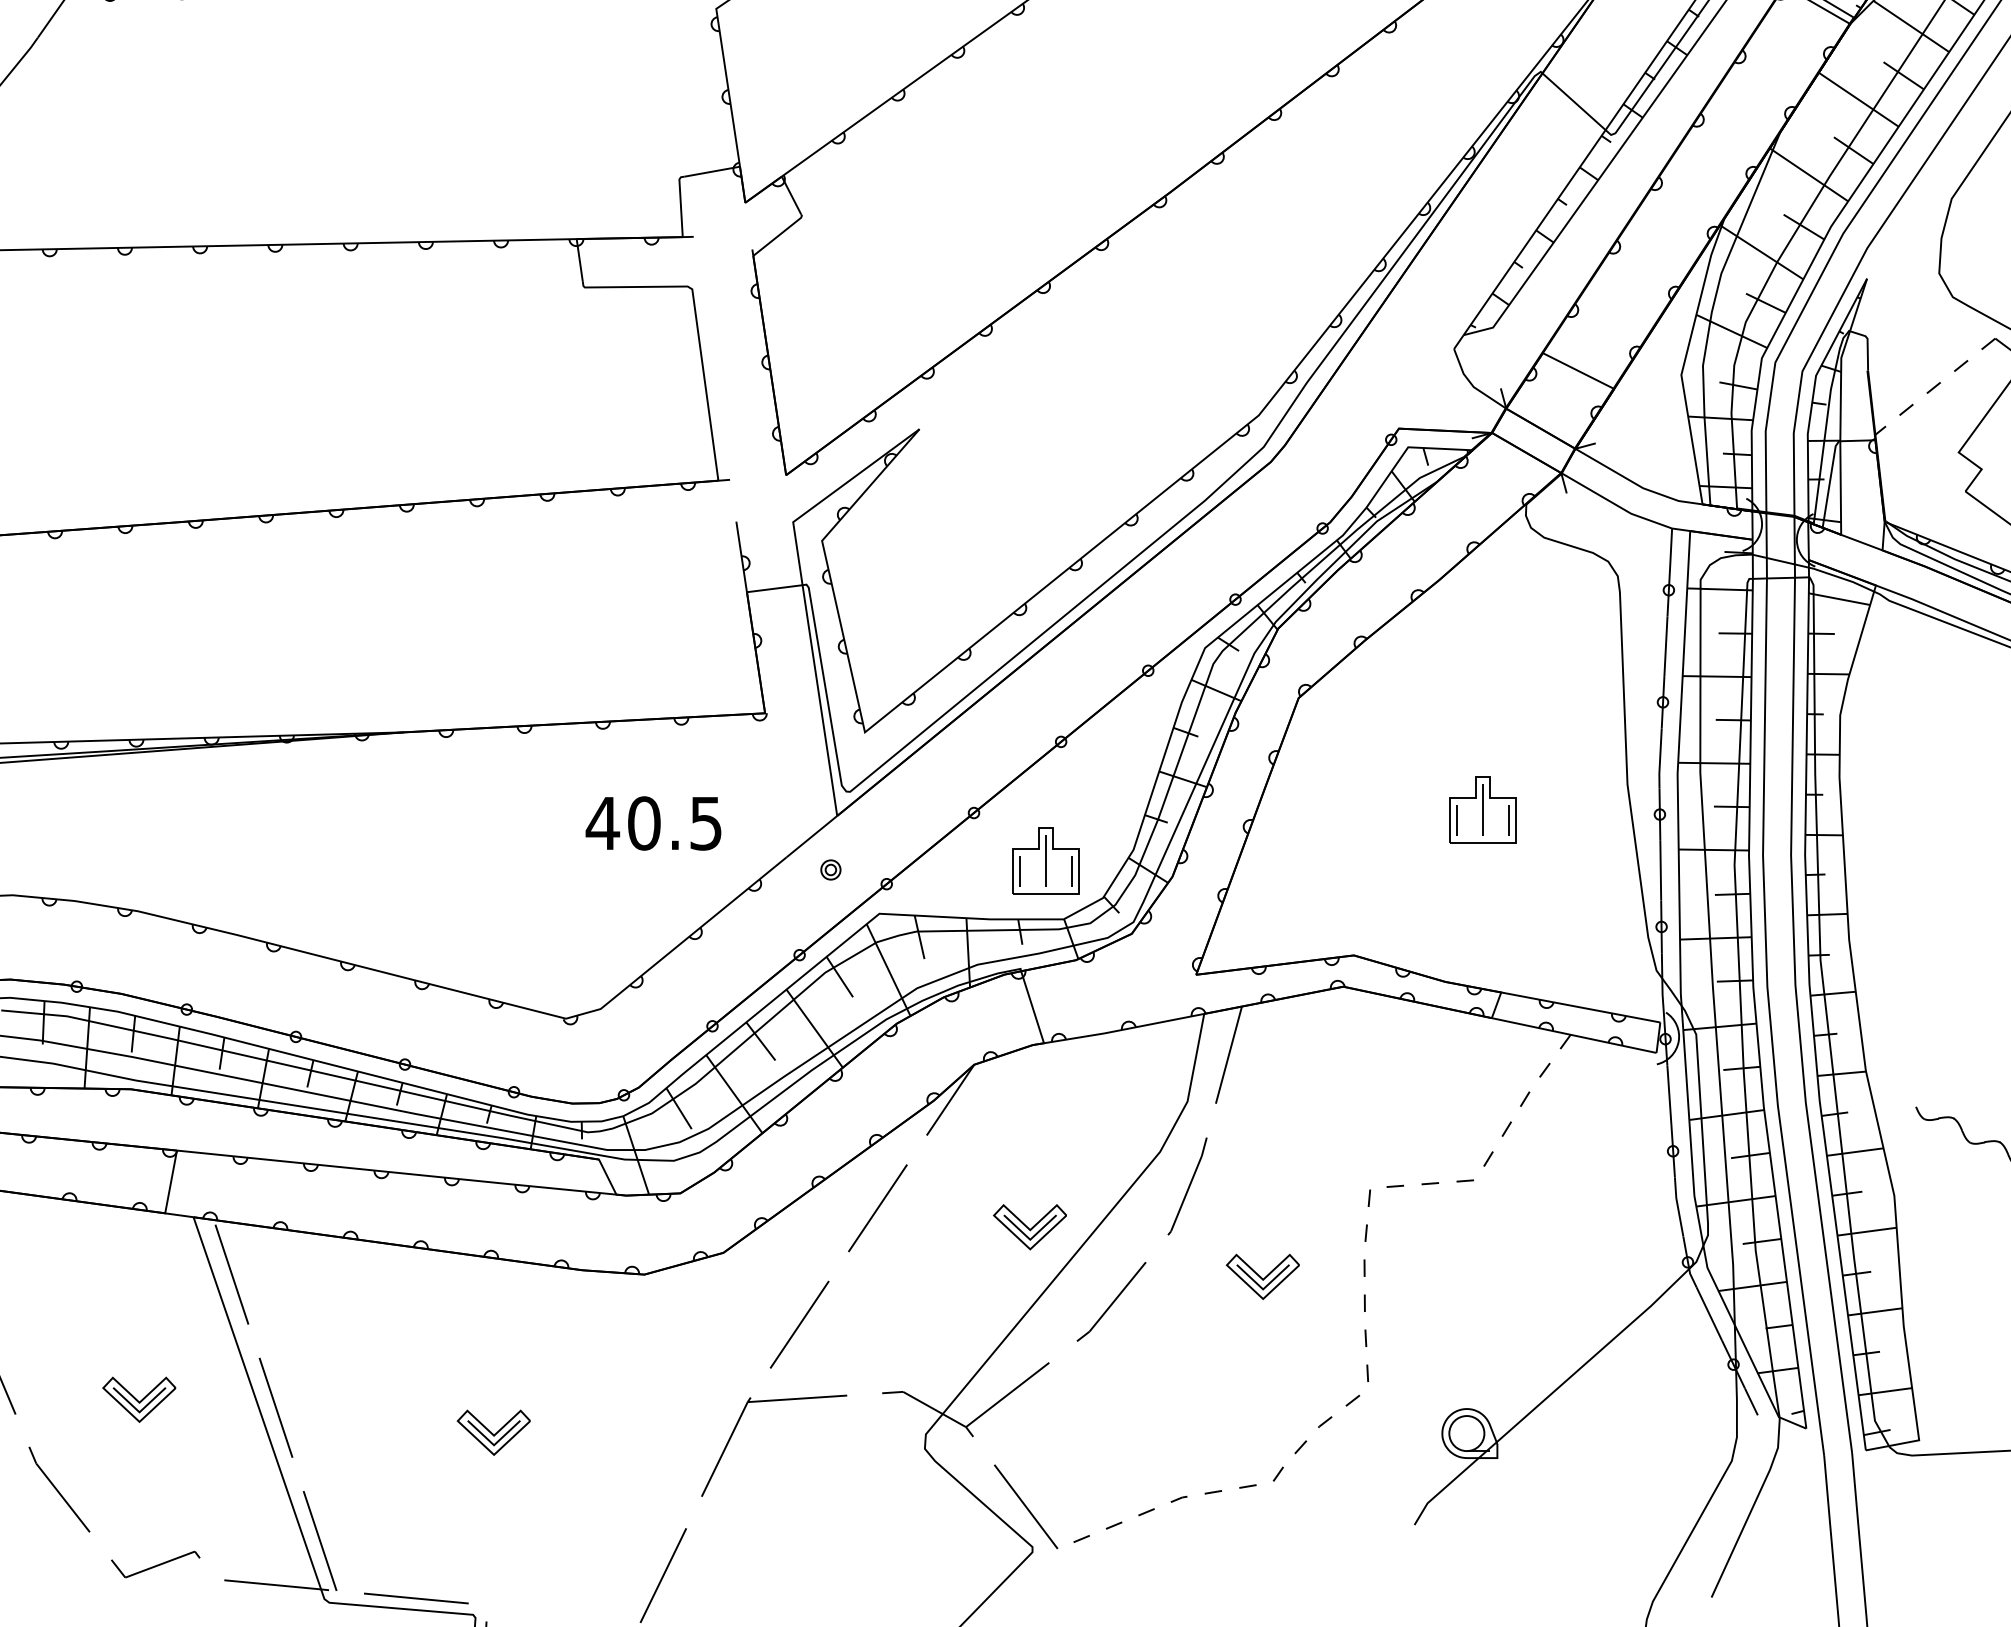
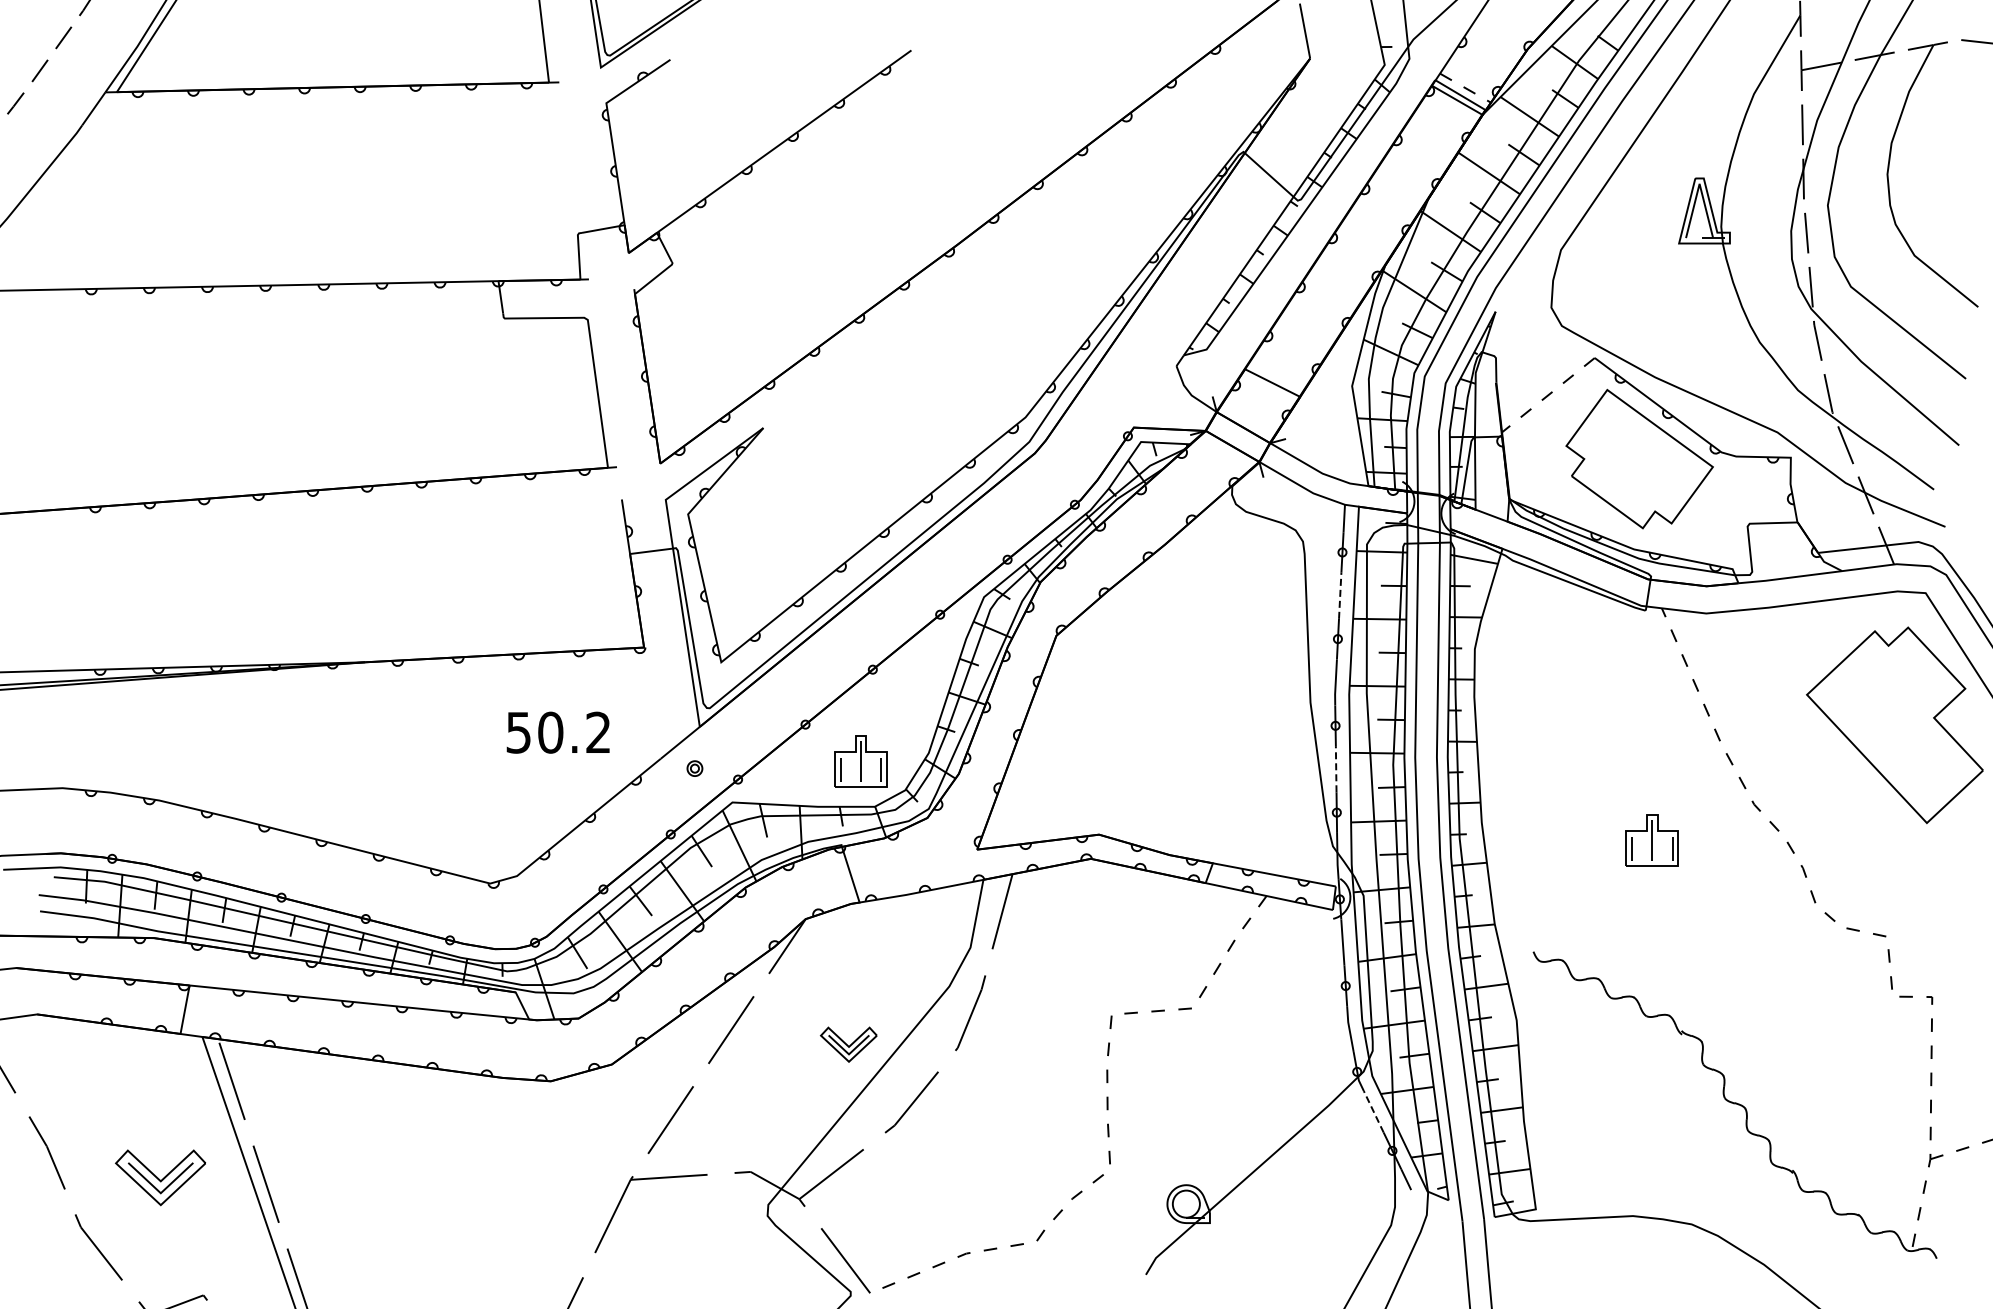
line: (1666, 645) -> (1340, 595), solid -> dashed
part: (1482, 810) -> (1198, 722), removed
text: (653, 823) -> (557, 732), 40.5 -> 50.2
line: (1661, 869) -> (1336, 768), solid -> dashed
part: (1262, 1277) -> (1028, 1083), removed
line: (1709, 1313) -> (1373, 1111), solid -> dashed
part: (139, 1400) -> (160, 1178), size x1.6
part: (492, 1432) -> (433, 1203), removed

